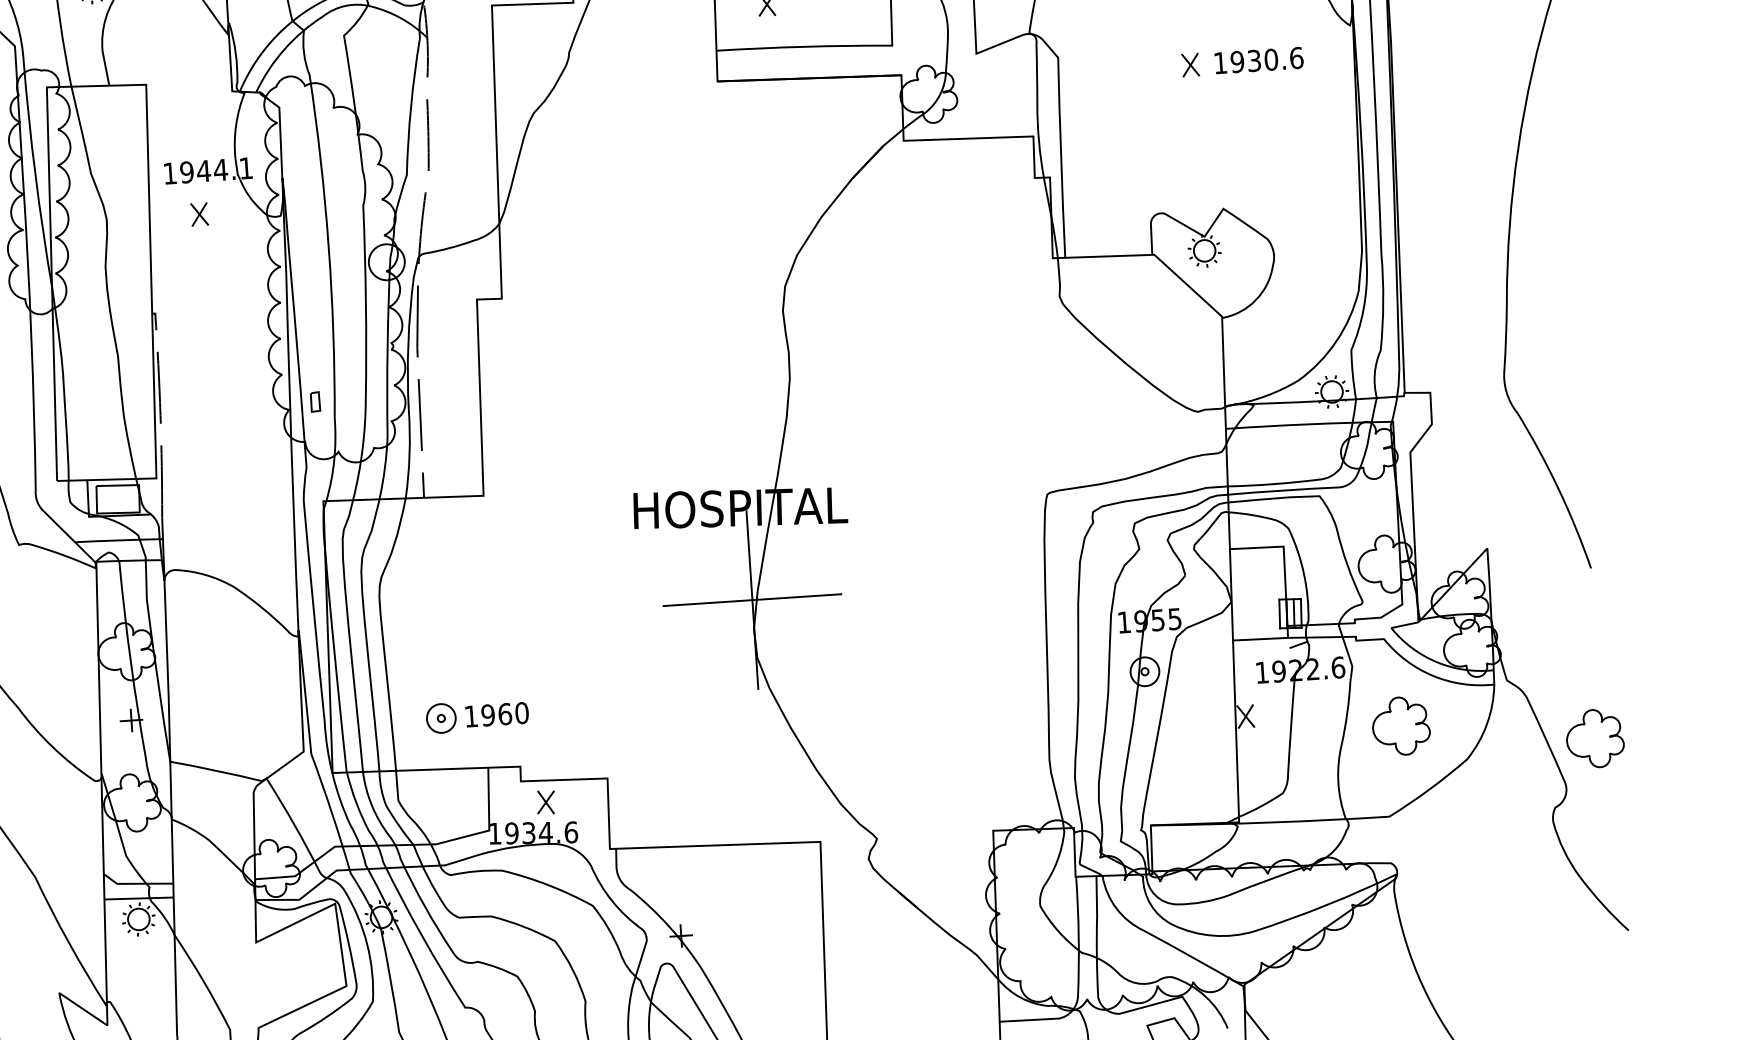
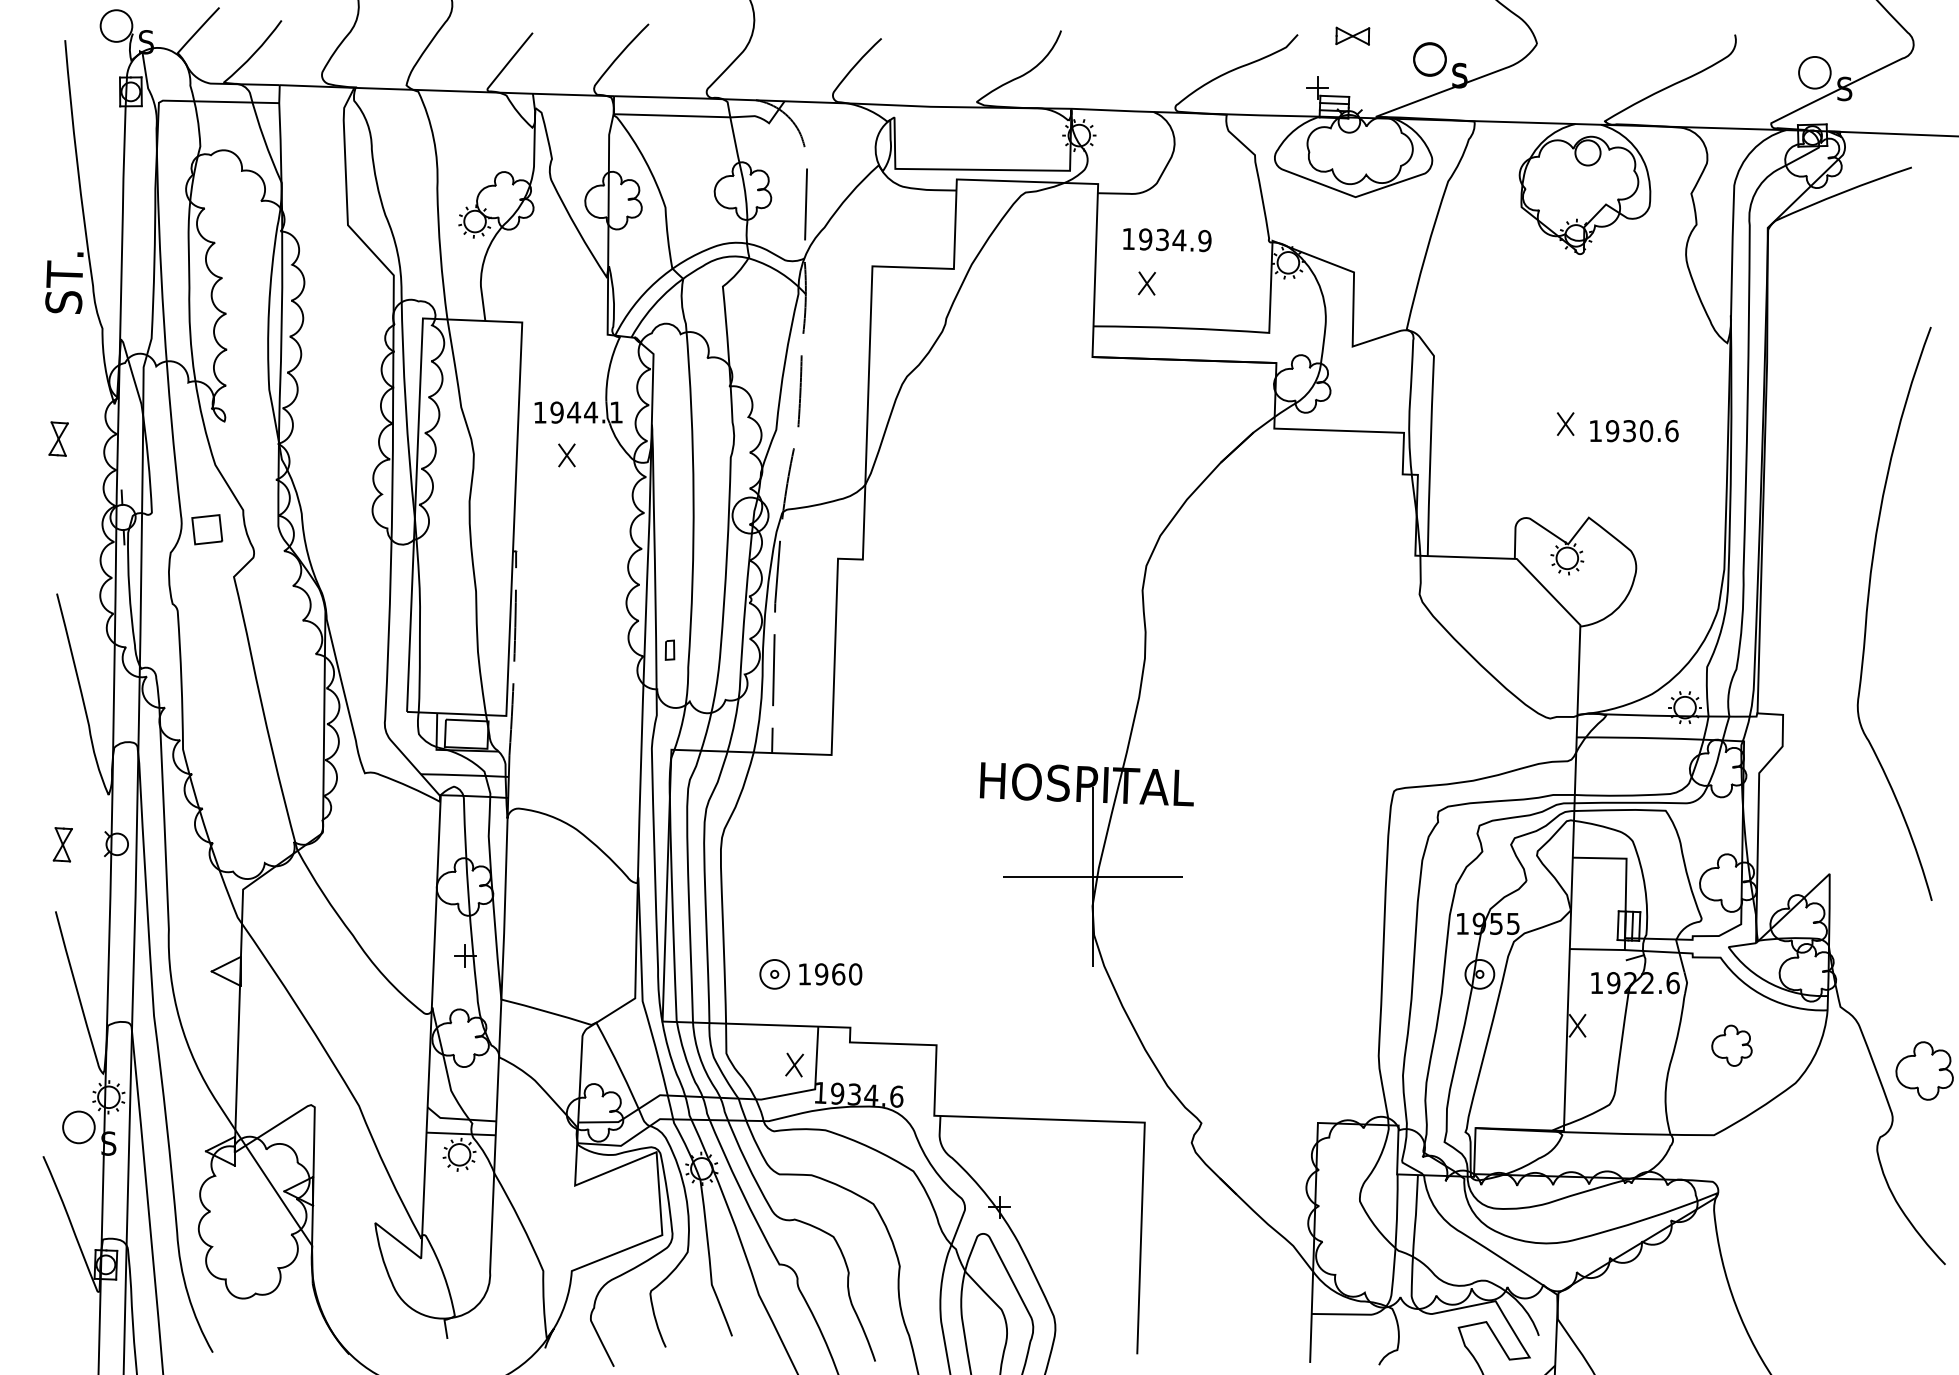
text: (1259, 60) -> (1634, 431), moved
part: (1190, 64) -> (1565, 423), moved
part: (1400, 726) -> (1731, 1045), size x0.7
part: (545, 801) -> (794, 1064), moved

